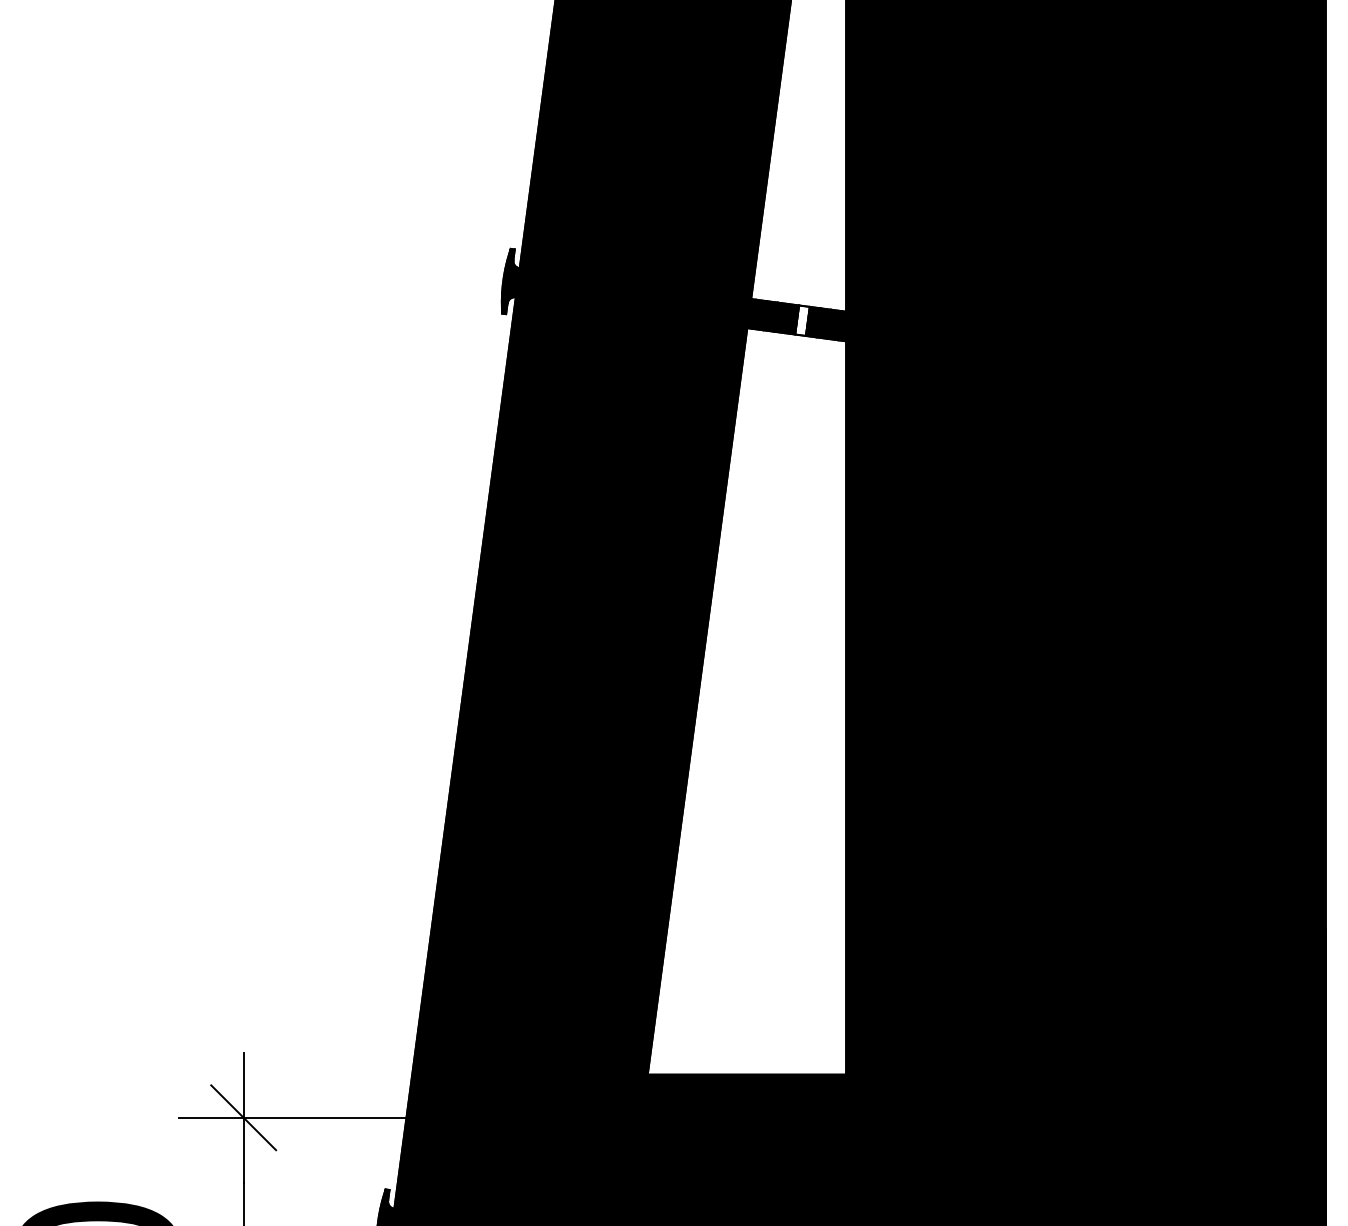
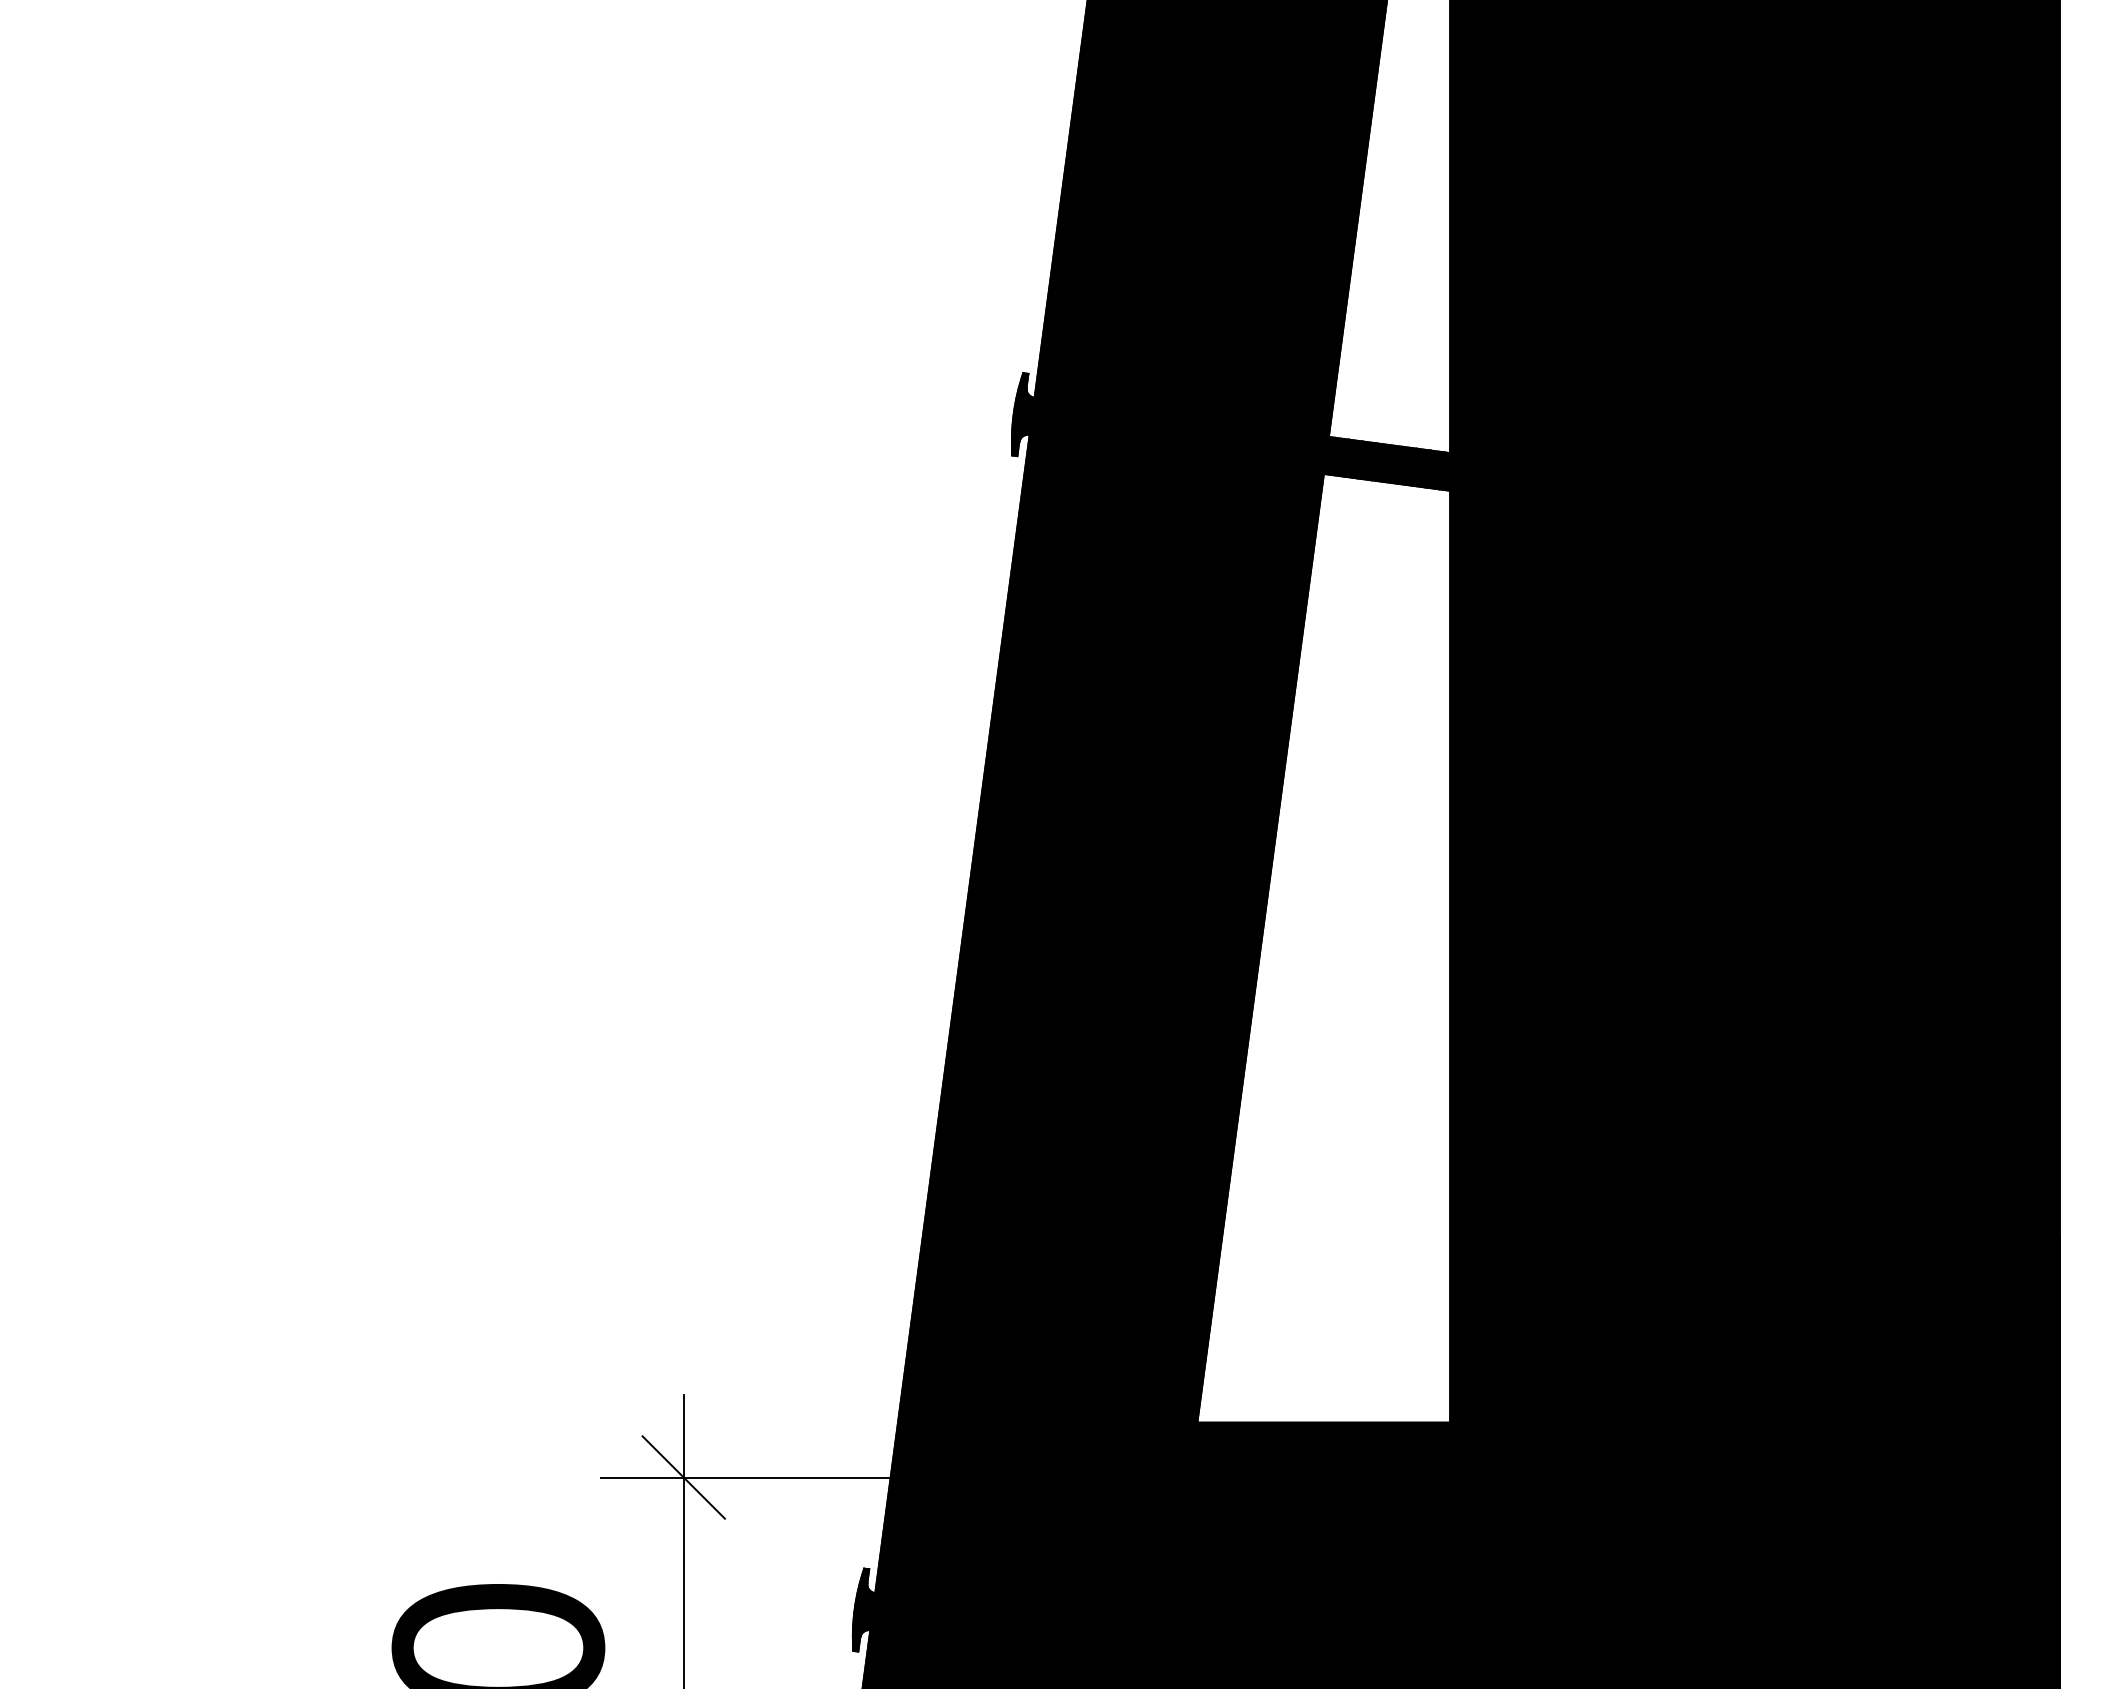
fill: (802, 320) -> (1393, 464), added

